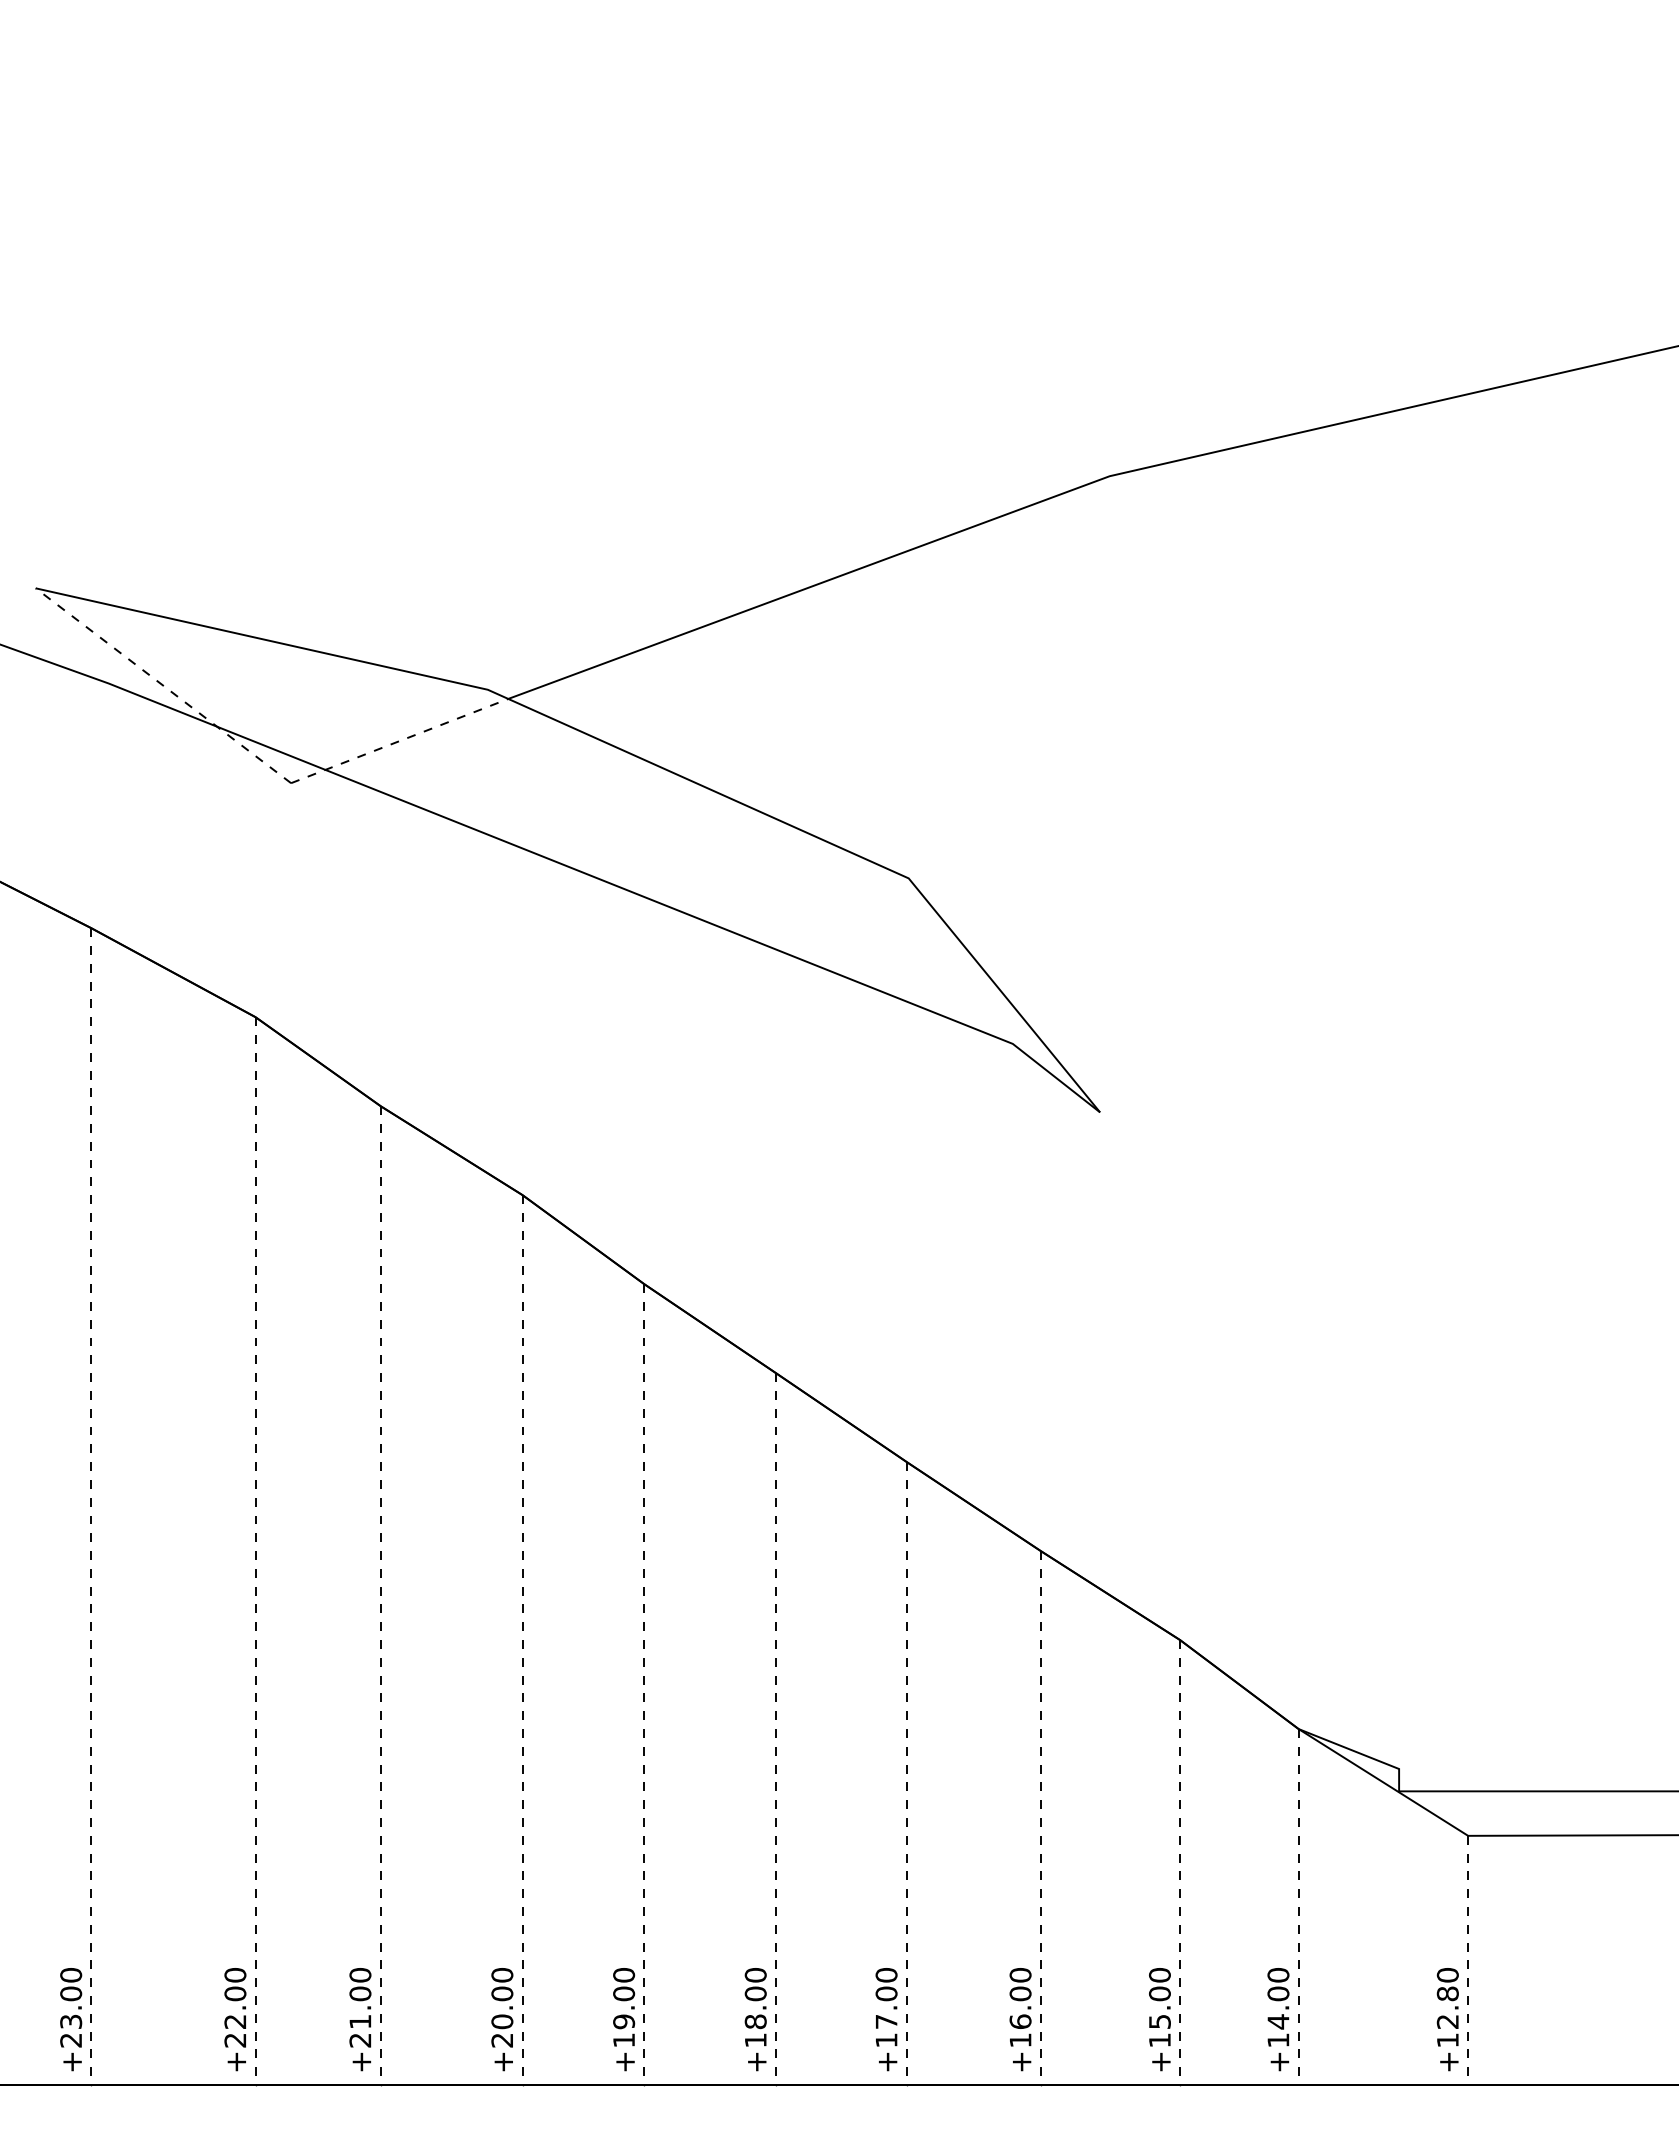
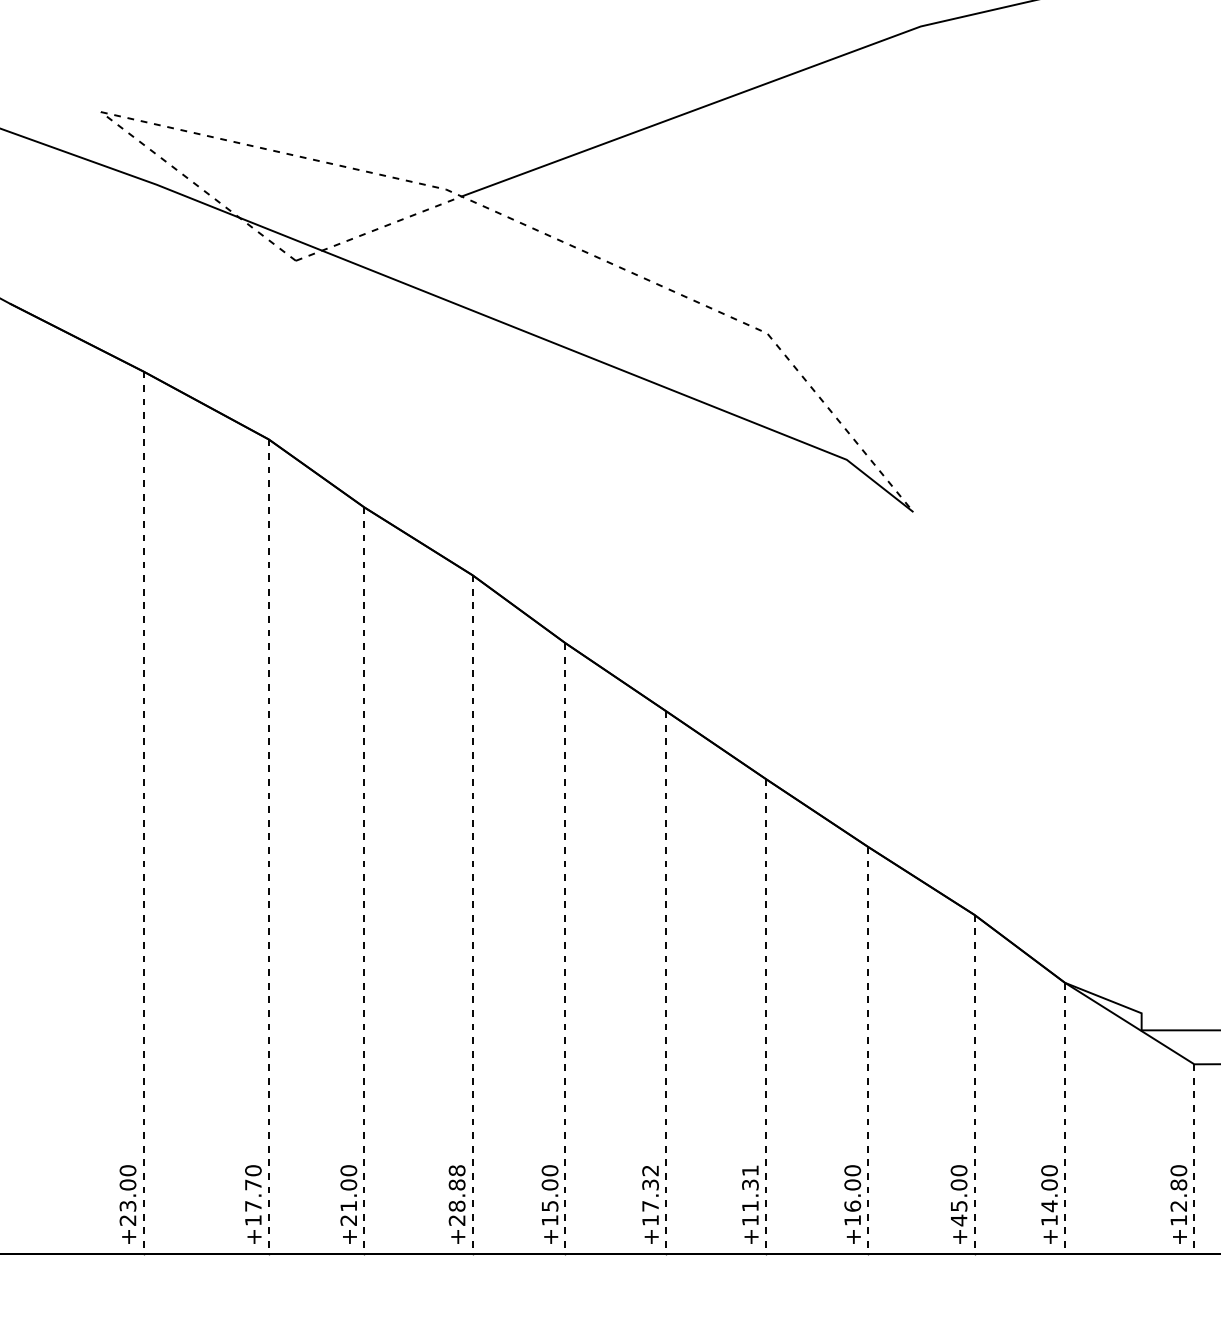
line: (625, 751) -> (551, 236), solid -> dashed
text: (502, 1998) -> (457, 1188), +20.00 -> +28.88
text: (755, 1998) -> (650, 1188), +18.00 -> +17.32
text: (886, 1998) -> (750, 1188), +17.00 -> +11.31
text: (235, 2016) -> (253, 1202), +22.00 -> +17.70
text: (623, 2021) -> (549, 1206), +19.00 -> +15.00
text: (1159, 2040) -> (958, 1220), +15.00 -> +45.00

